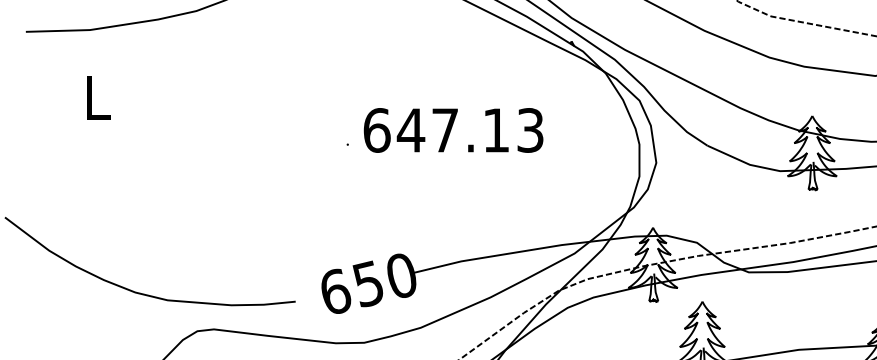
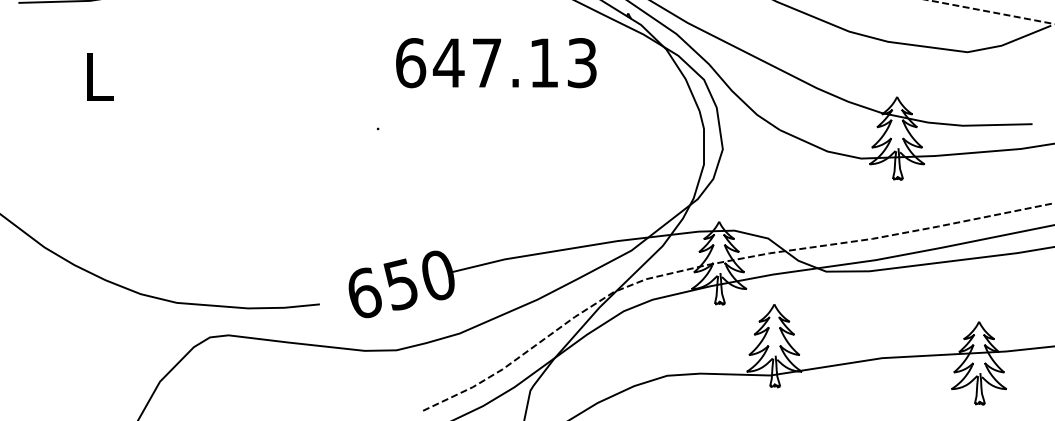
text: (453, 130) -> (496, 63), moved

